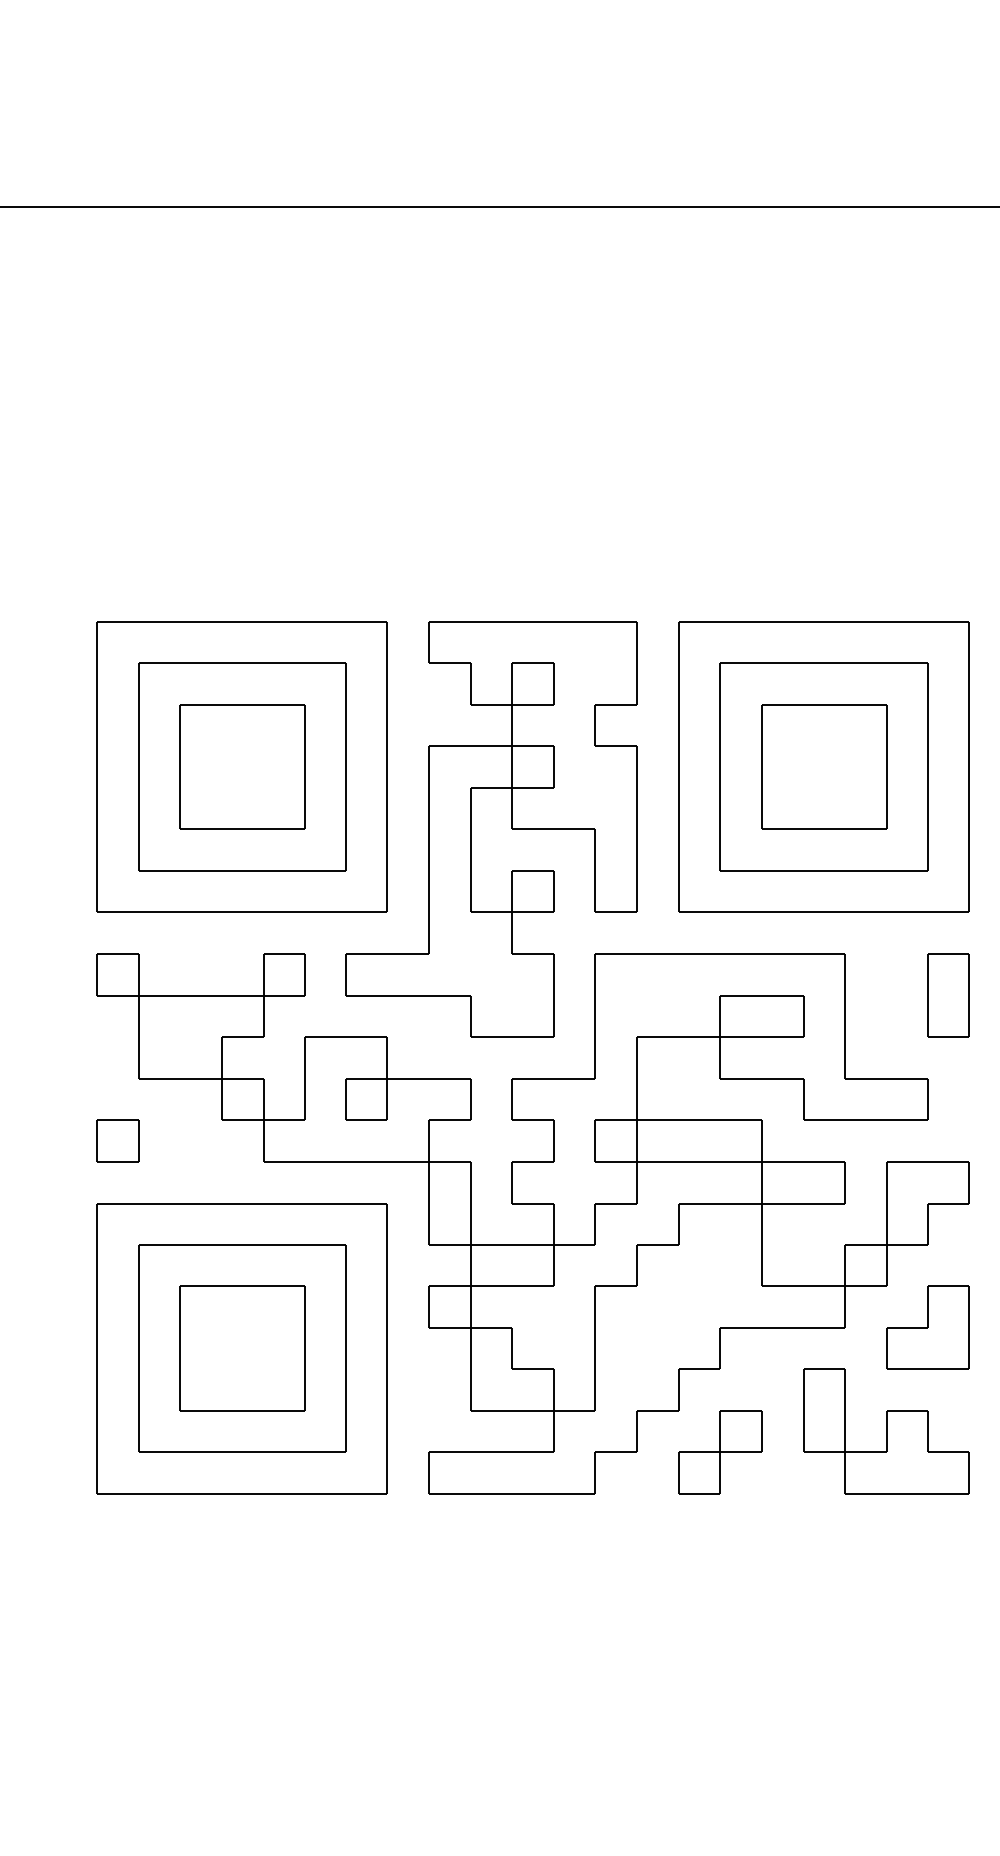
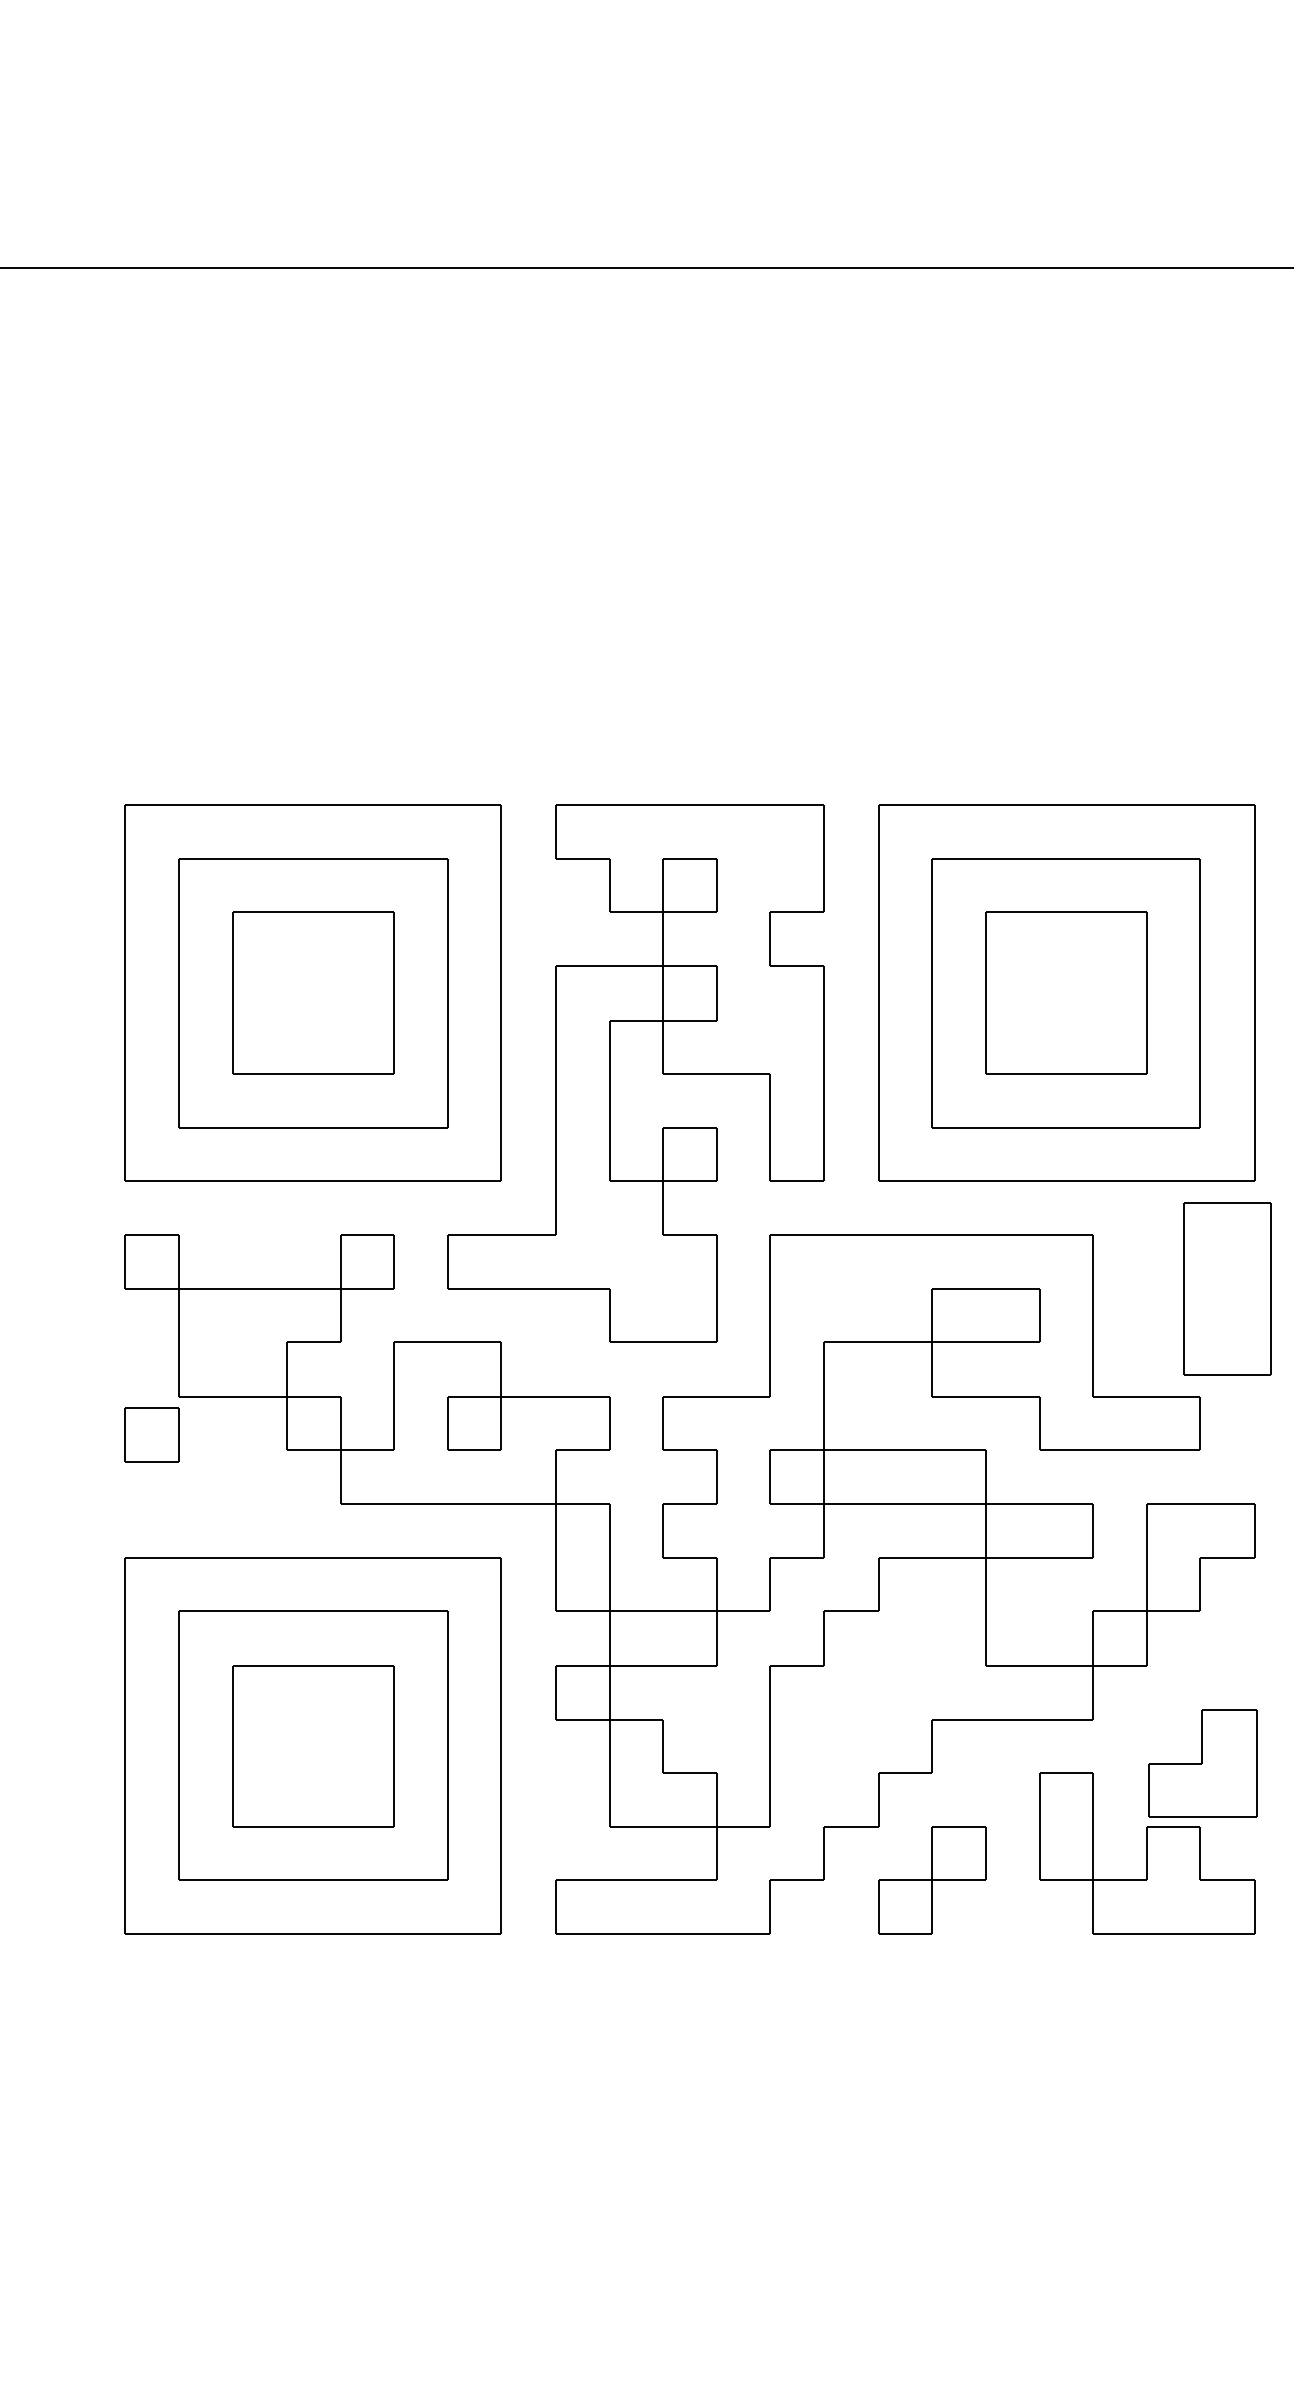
part: (948, 995) -> (1227, 1288), size x1.6
part: (117, 1140) -> (151, 1434), moved
part: (927, 1328) -> (1202, 1763), moved

